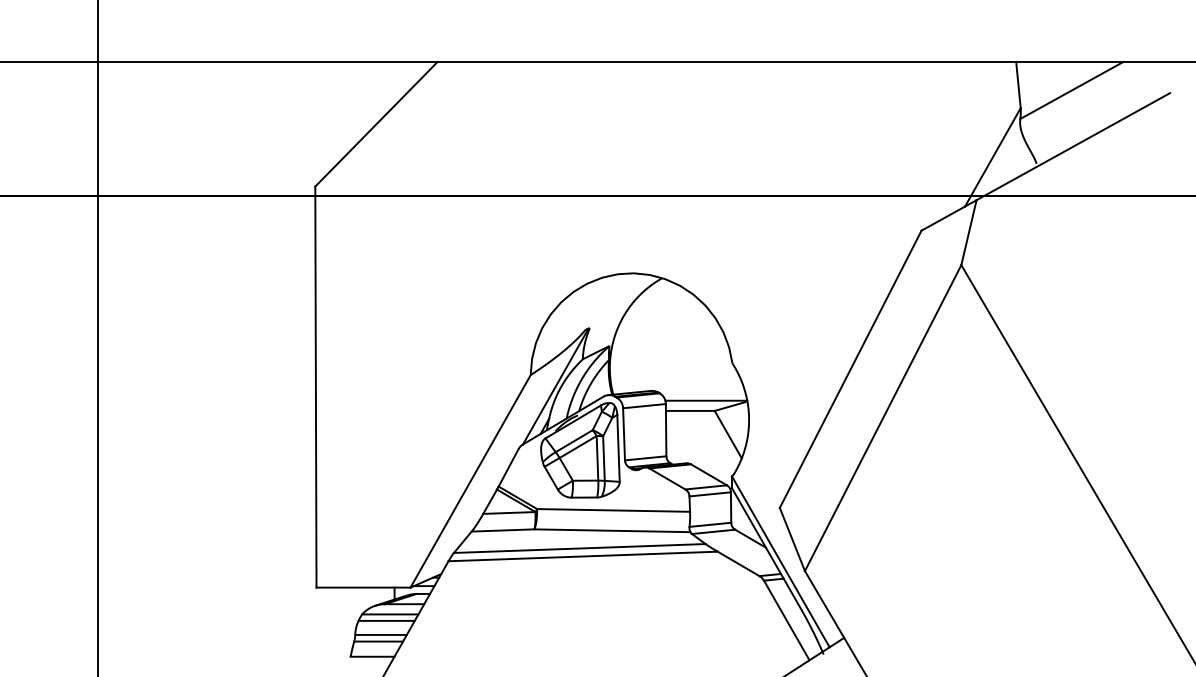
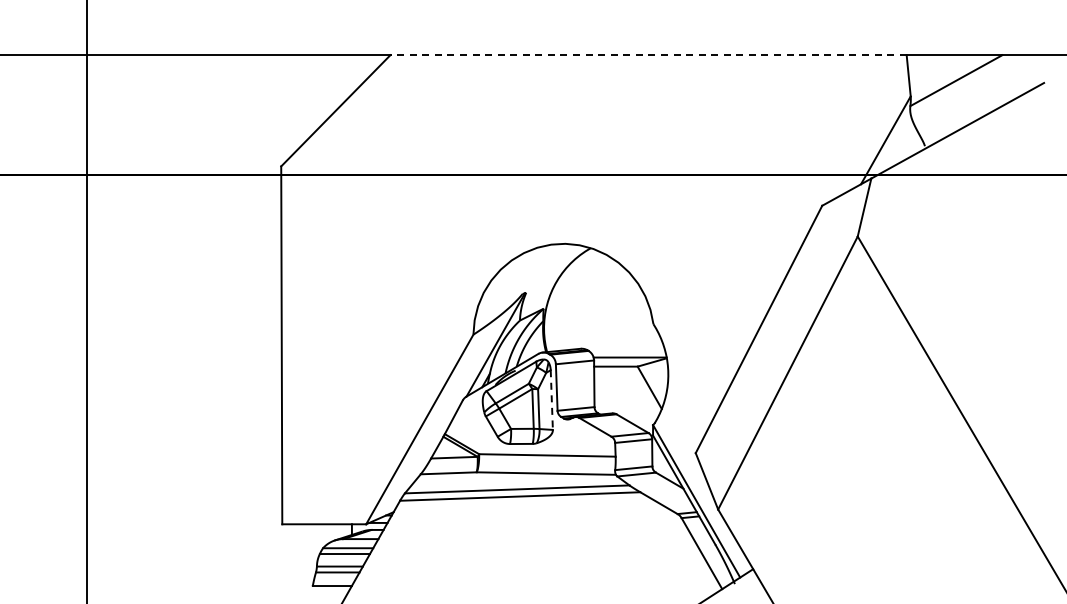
line: (726, 62) -> (648, 55), solid -> dashed
line: (618, 448) -> (551, 400), solid -> dashed

